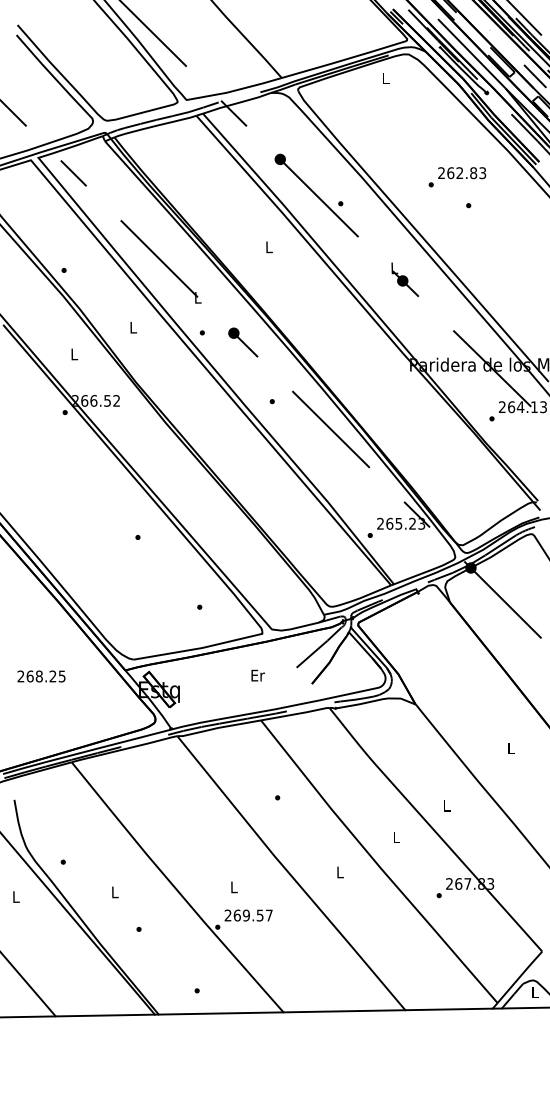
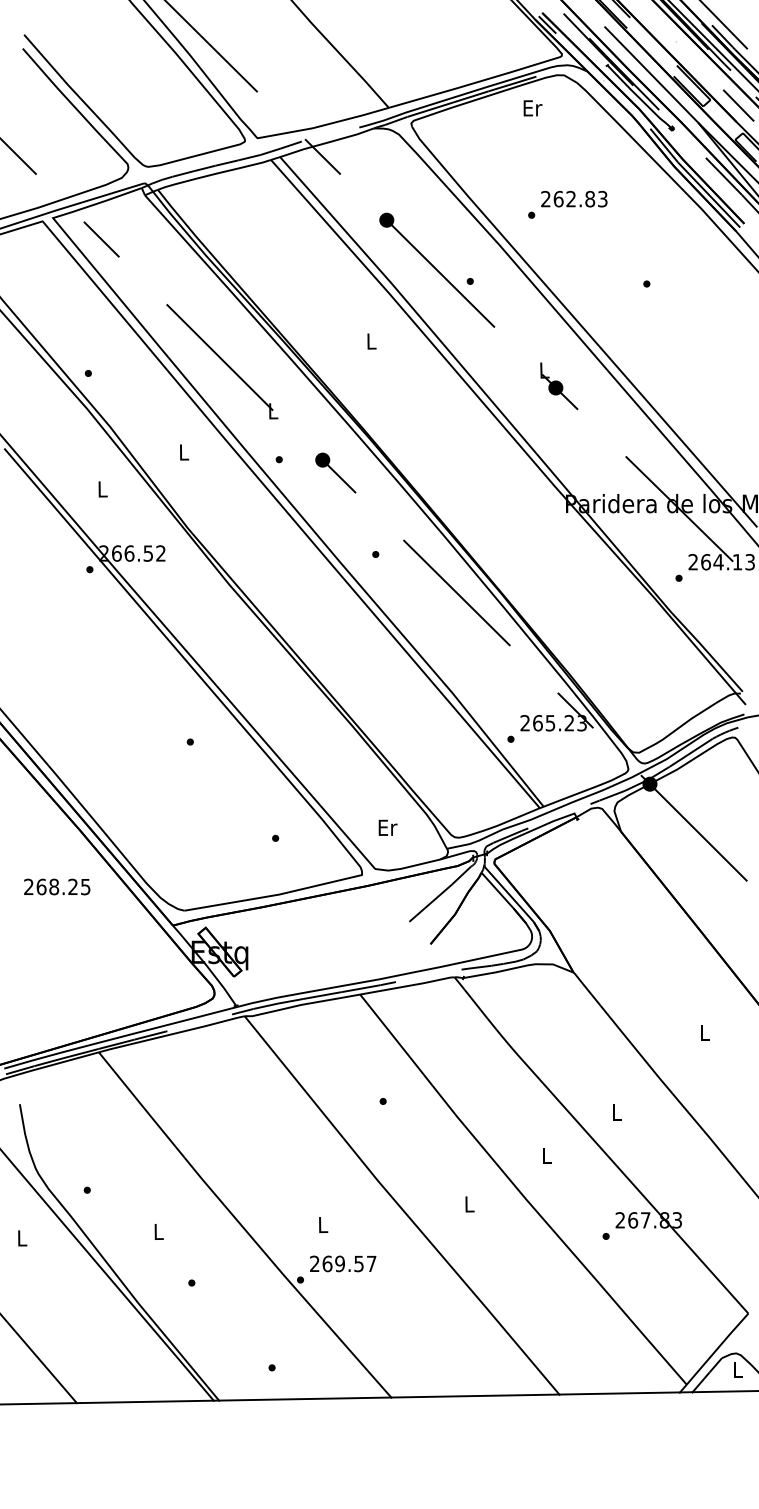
text: (385, 78) -> (532, 108), L -> Er
text: (457, 177) -> (567, 205), moved
text: (257, 675) -> (387, 827), moved
text: (41, 676) -> (57, 887), moved

